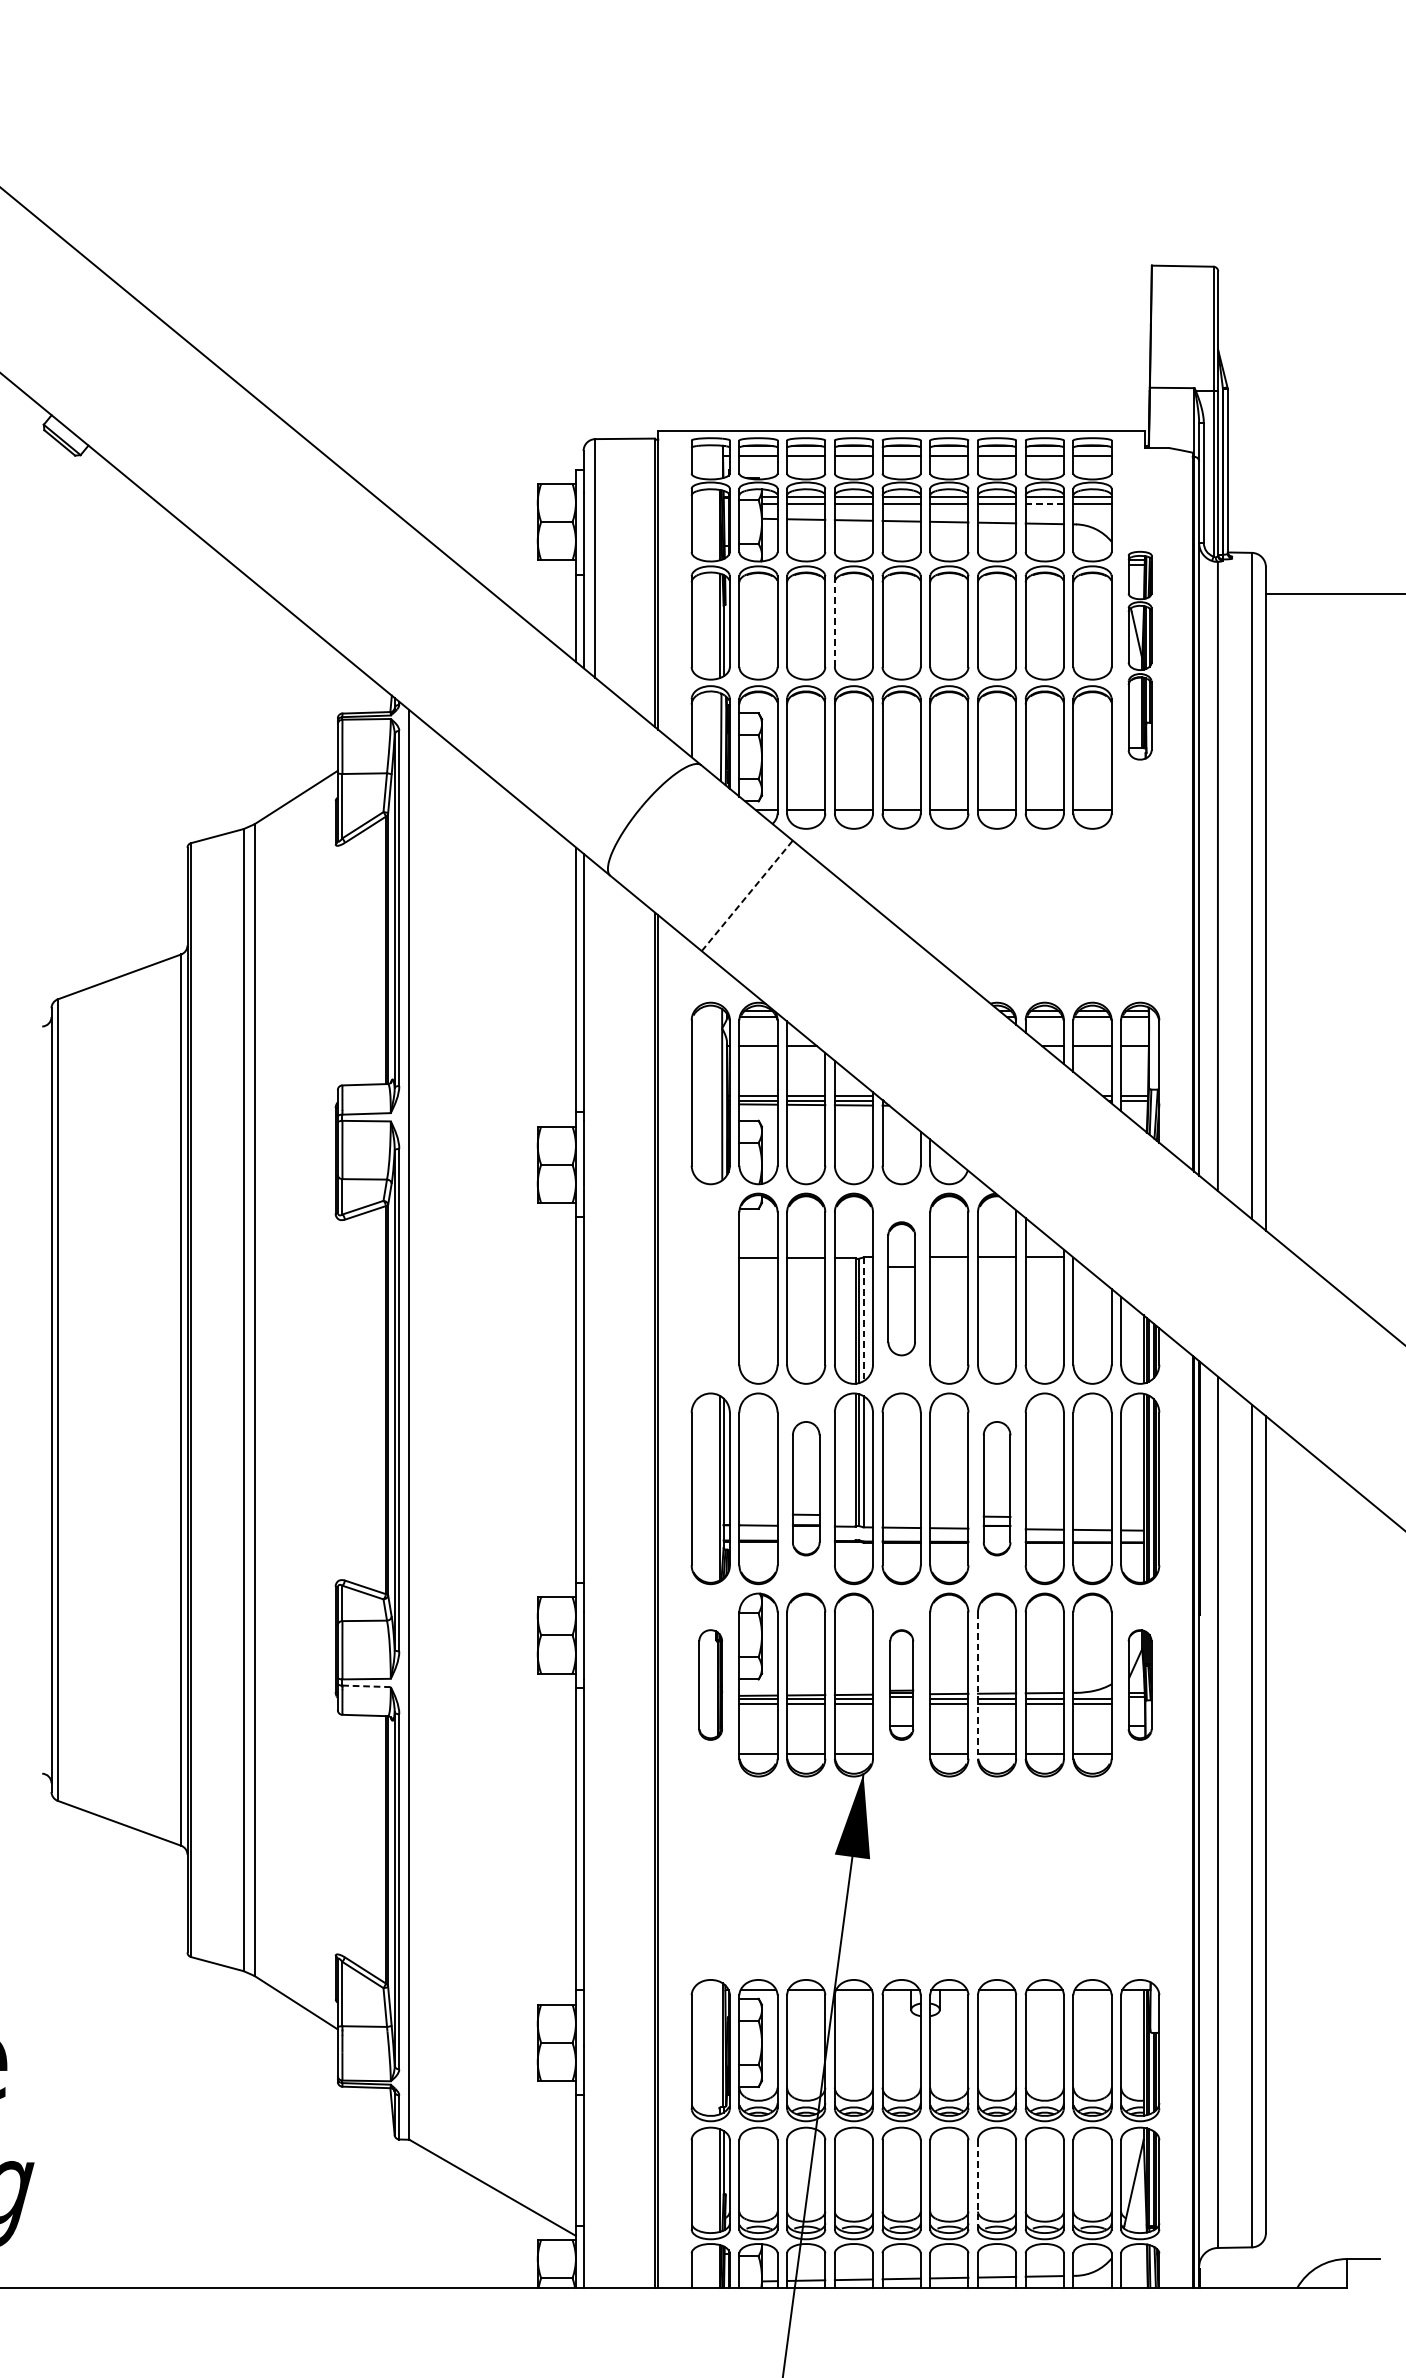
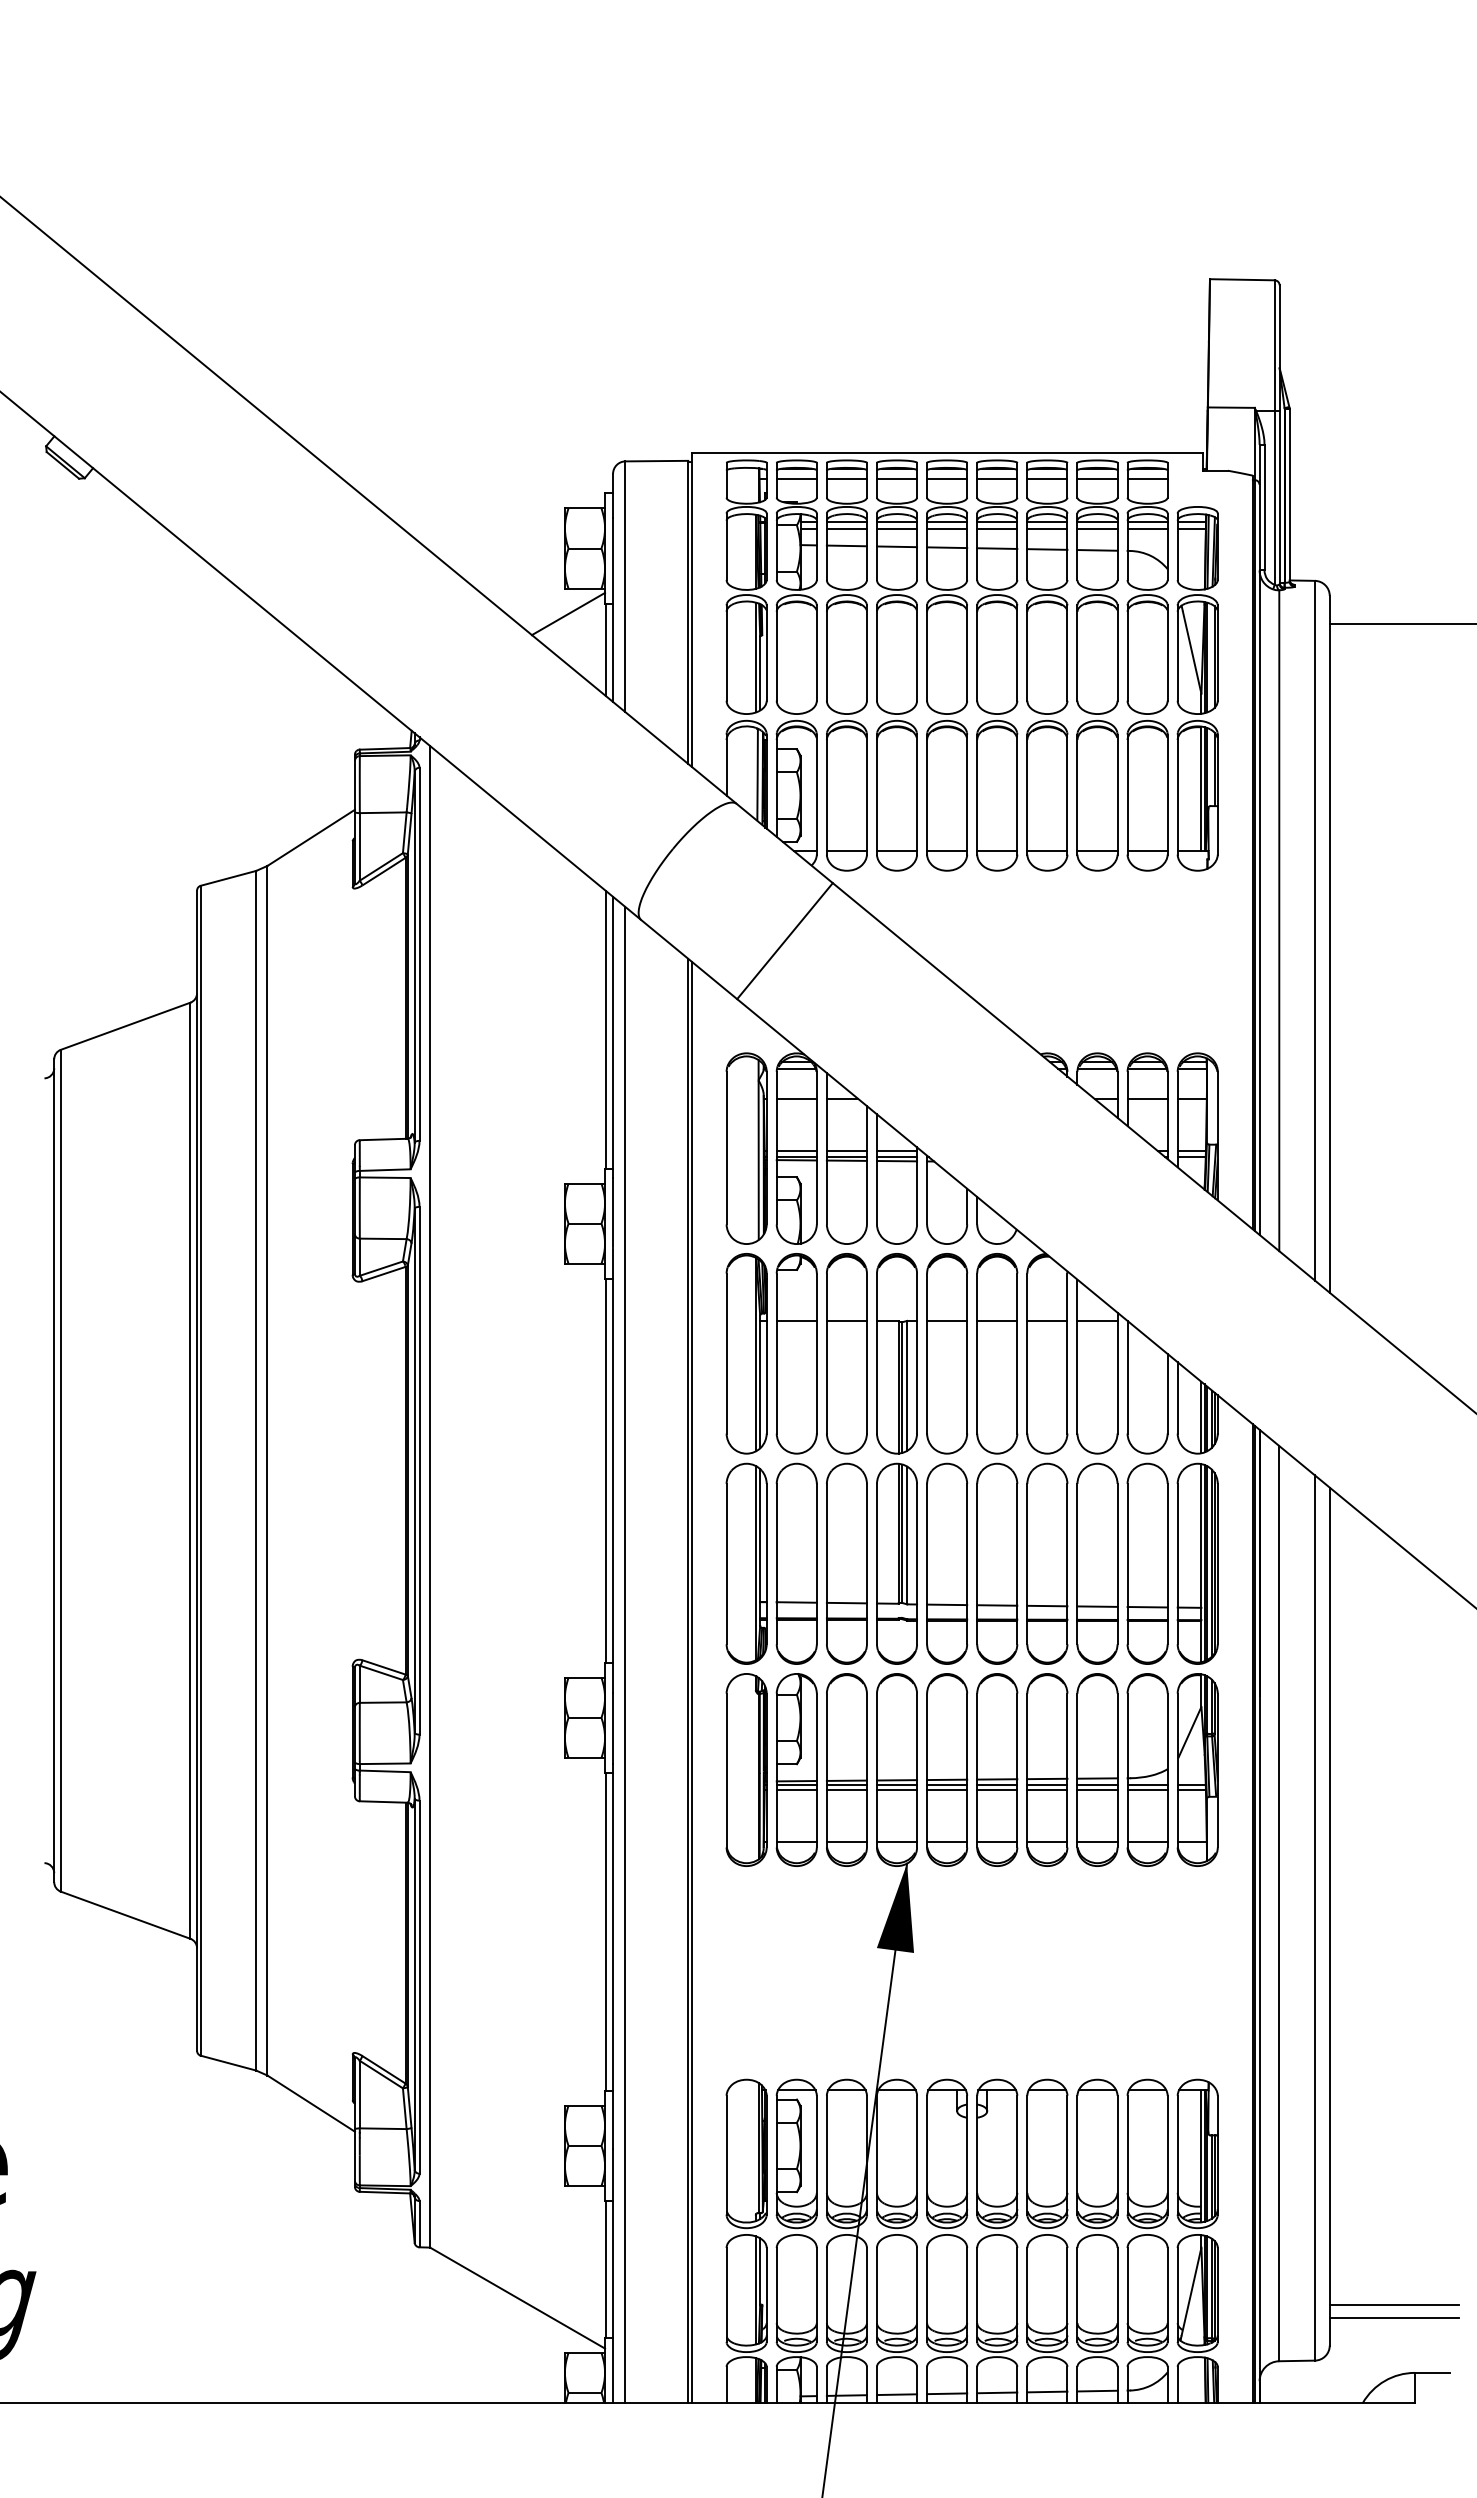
line: (1044, 503) -> (1097, 529), dashed -> solid
line: (541, 583) -> (568, 613), added
line: (834, 622) -> (876, 653), dashed -> solid
part: (1140, 655) -> (1197, 688), size x1.67
line: (747, 895) -> (785, 940), dashed -> solid
part: (710, 1288) -> (746, 1353), added
part: (901, 1288) -> (947, 1353), size x1.43
line: (863, 1318) -> (907, 1385), dashed -> solid
part: (805, 1488) -> (846, 1563), size x1.43
part: (997, 1488) -> (1047, 1563), size x1.43
line: (595, 1575) -> (625, 1654), added
part: (710, 1684) -> (746, 1769), size x1.67
part: (901, 1684) -> (947, 1769), size x1.67
part: (1140, 1684) -> (1197, 1769), size x1.67
line: (978, 1685) -> (1027, 1770), dashed -> solid
line: (365, 1686) -> (384, 1771), dashed -> solid
line: (978, 2184) -> (1027, 2294), dashed -> solid
line: (1326, 2193) -> (1393, 2304), added
line: (1326, 2206) -> (1393, 2317), added

